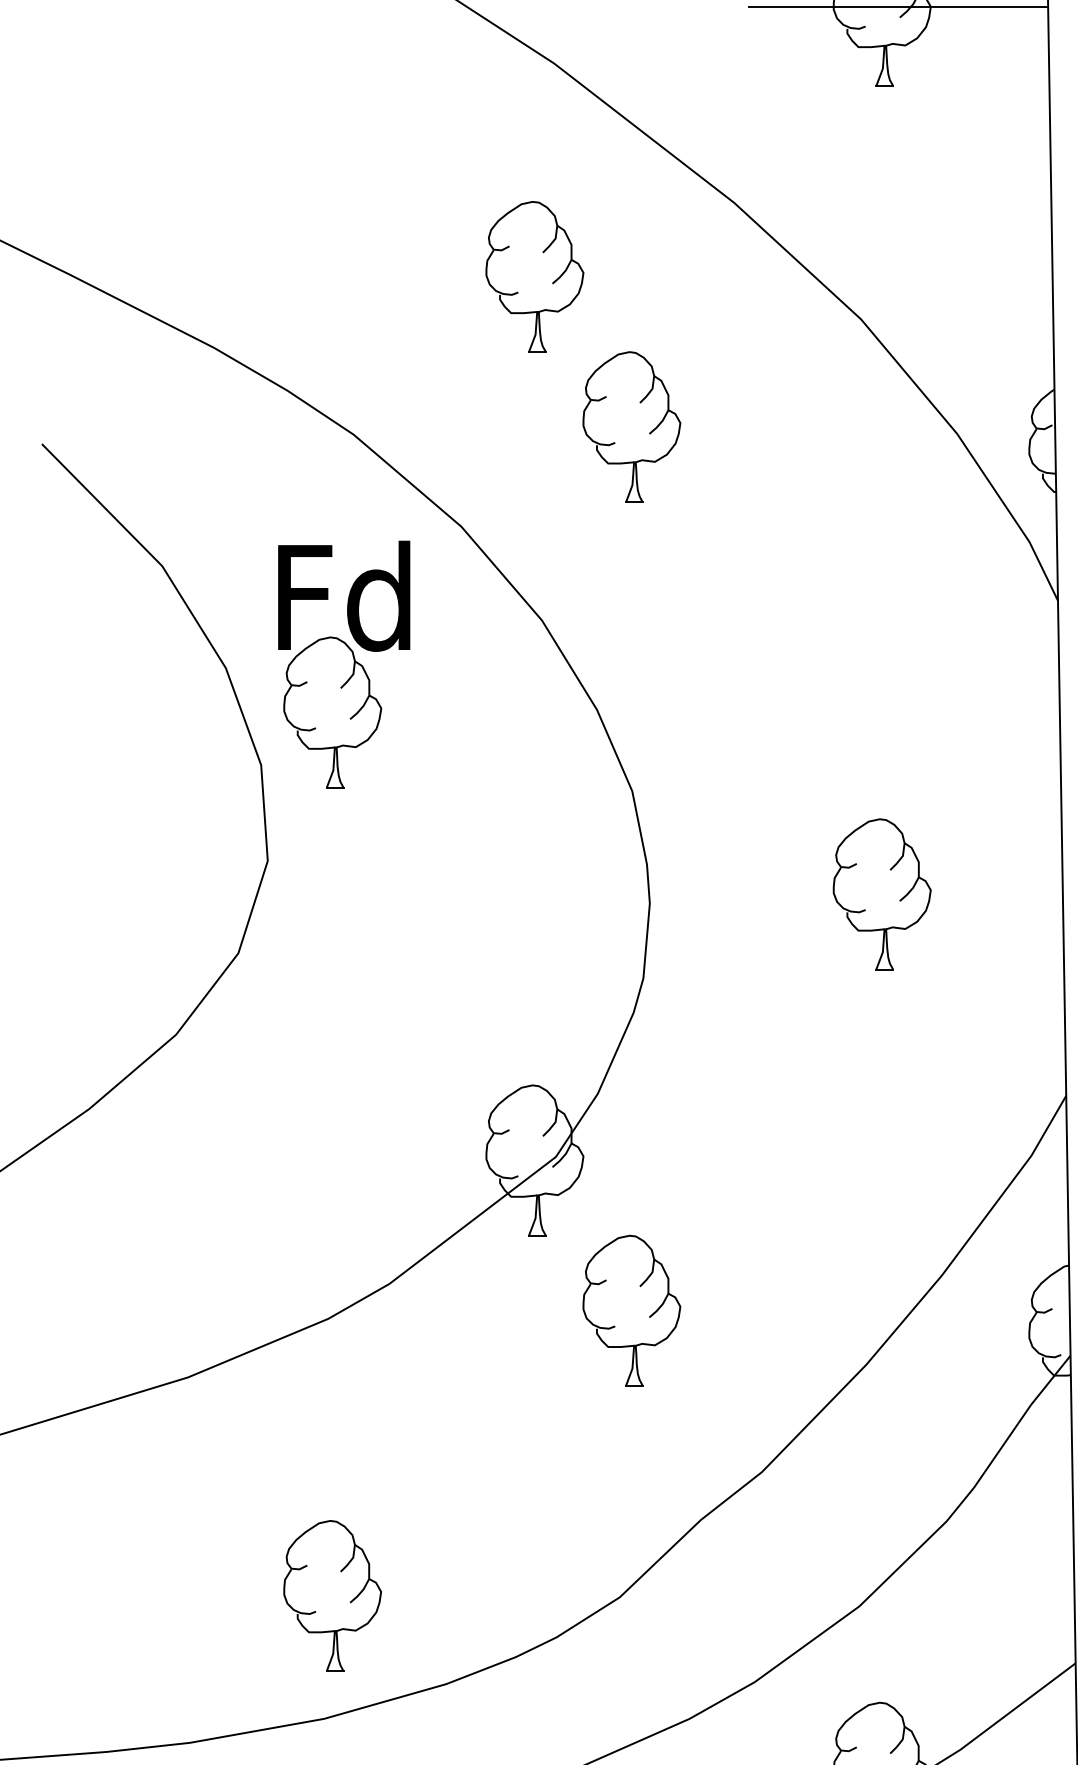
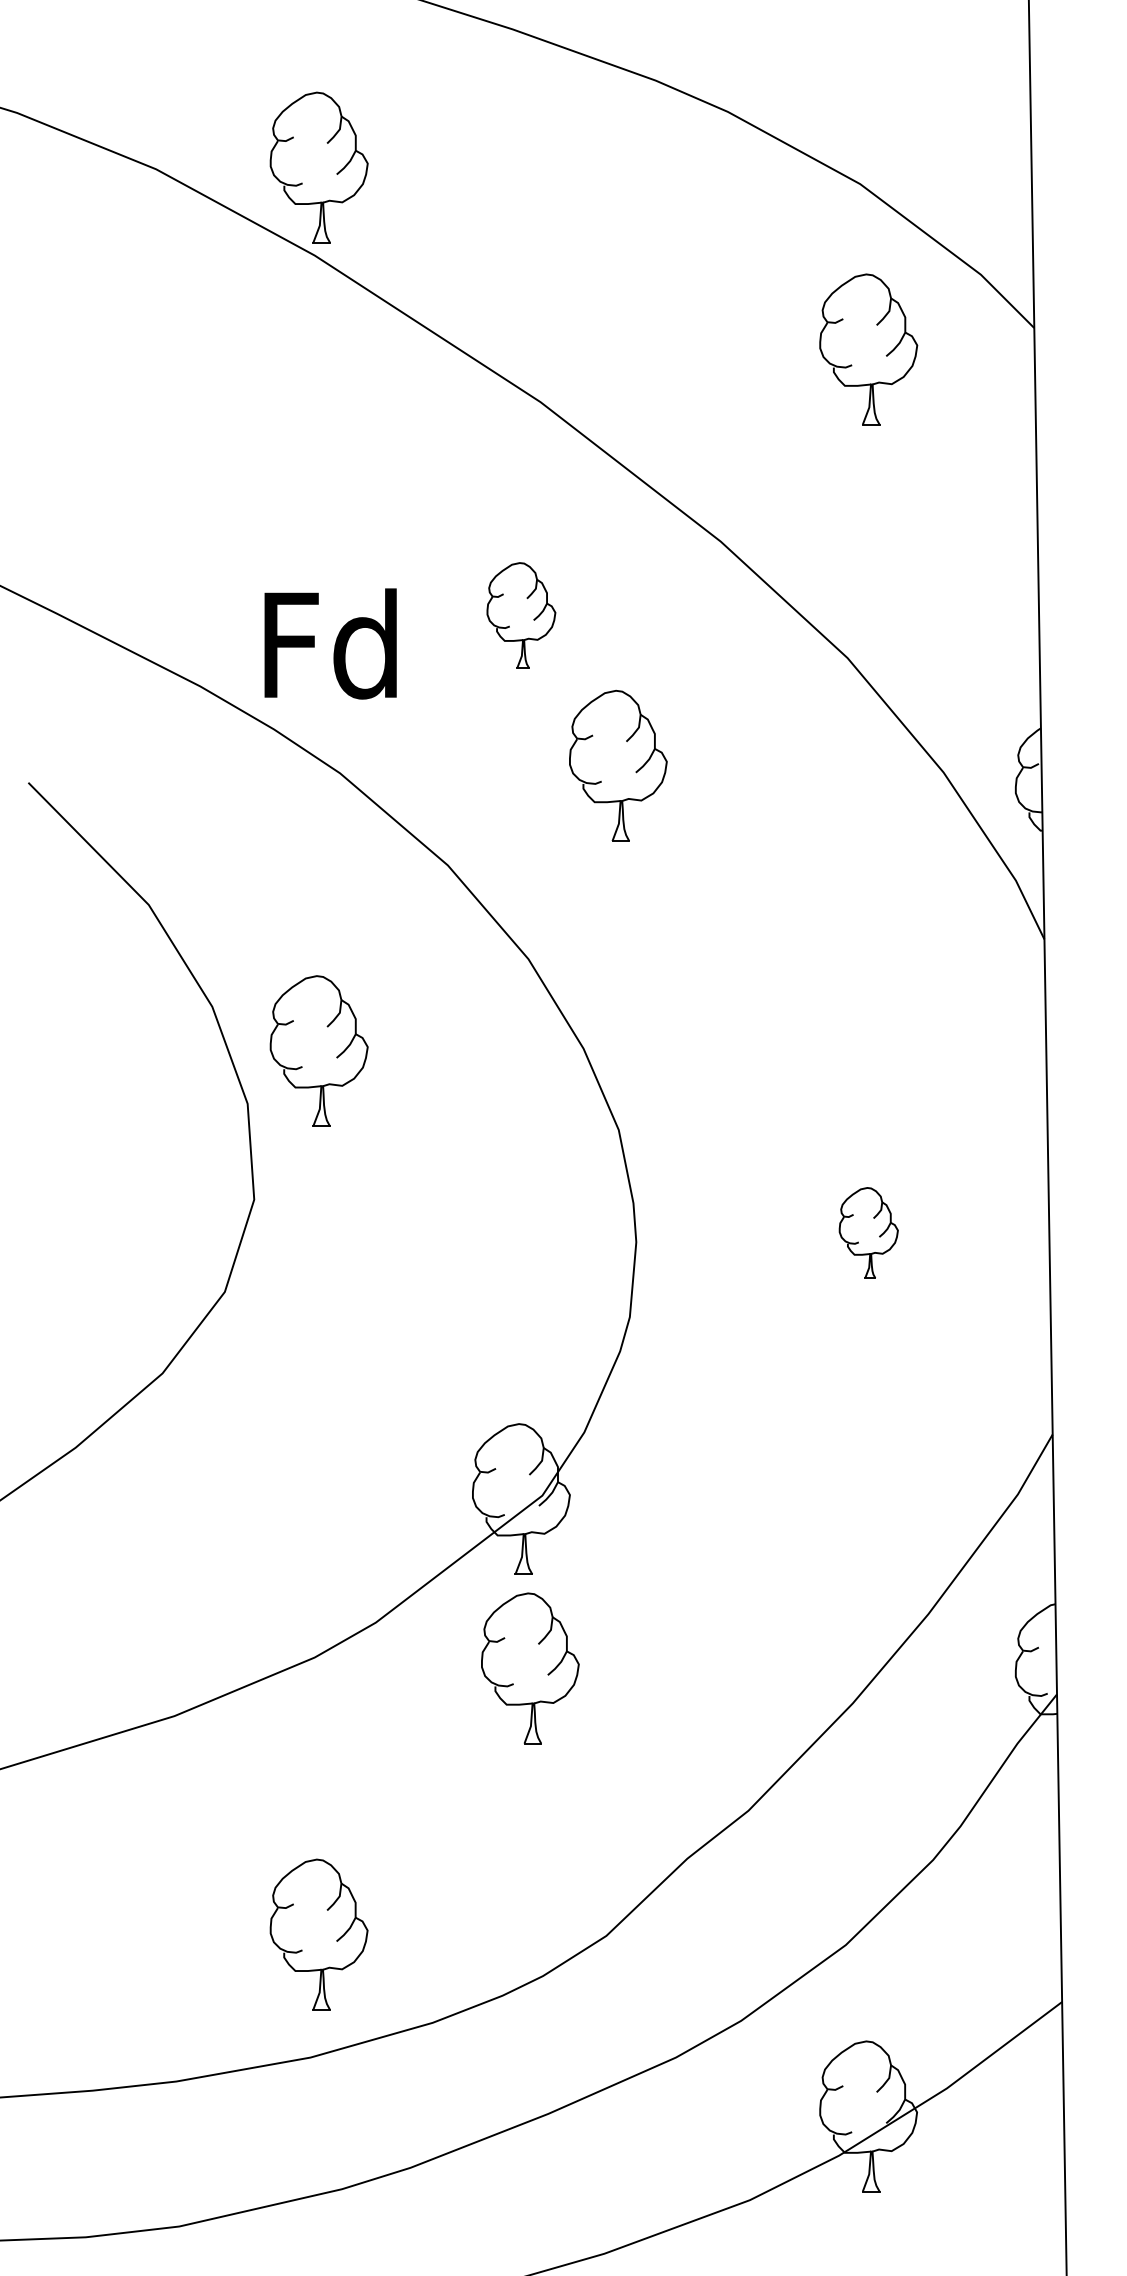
line: (898, 6) -> (884, 345), removed
part: (535, 276) -> (521, 615), size x0.7
text: (344, 595) -> (330, 643), moved
part: (882, 893) -> (868, 1232), size x0.6
part: (632, 1310) -> (530, 1668), moved

